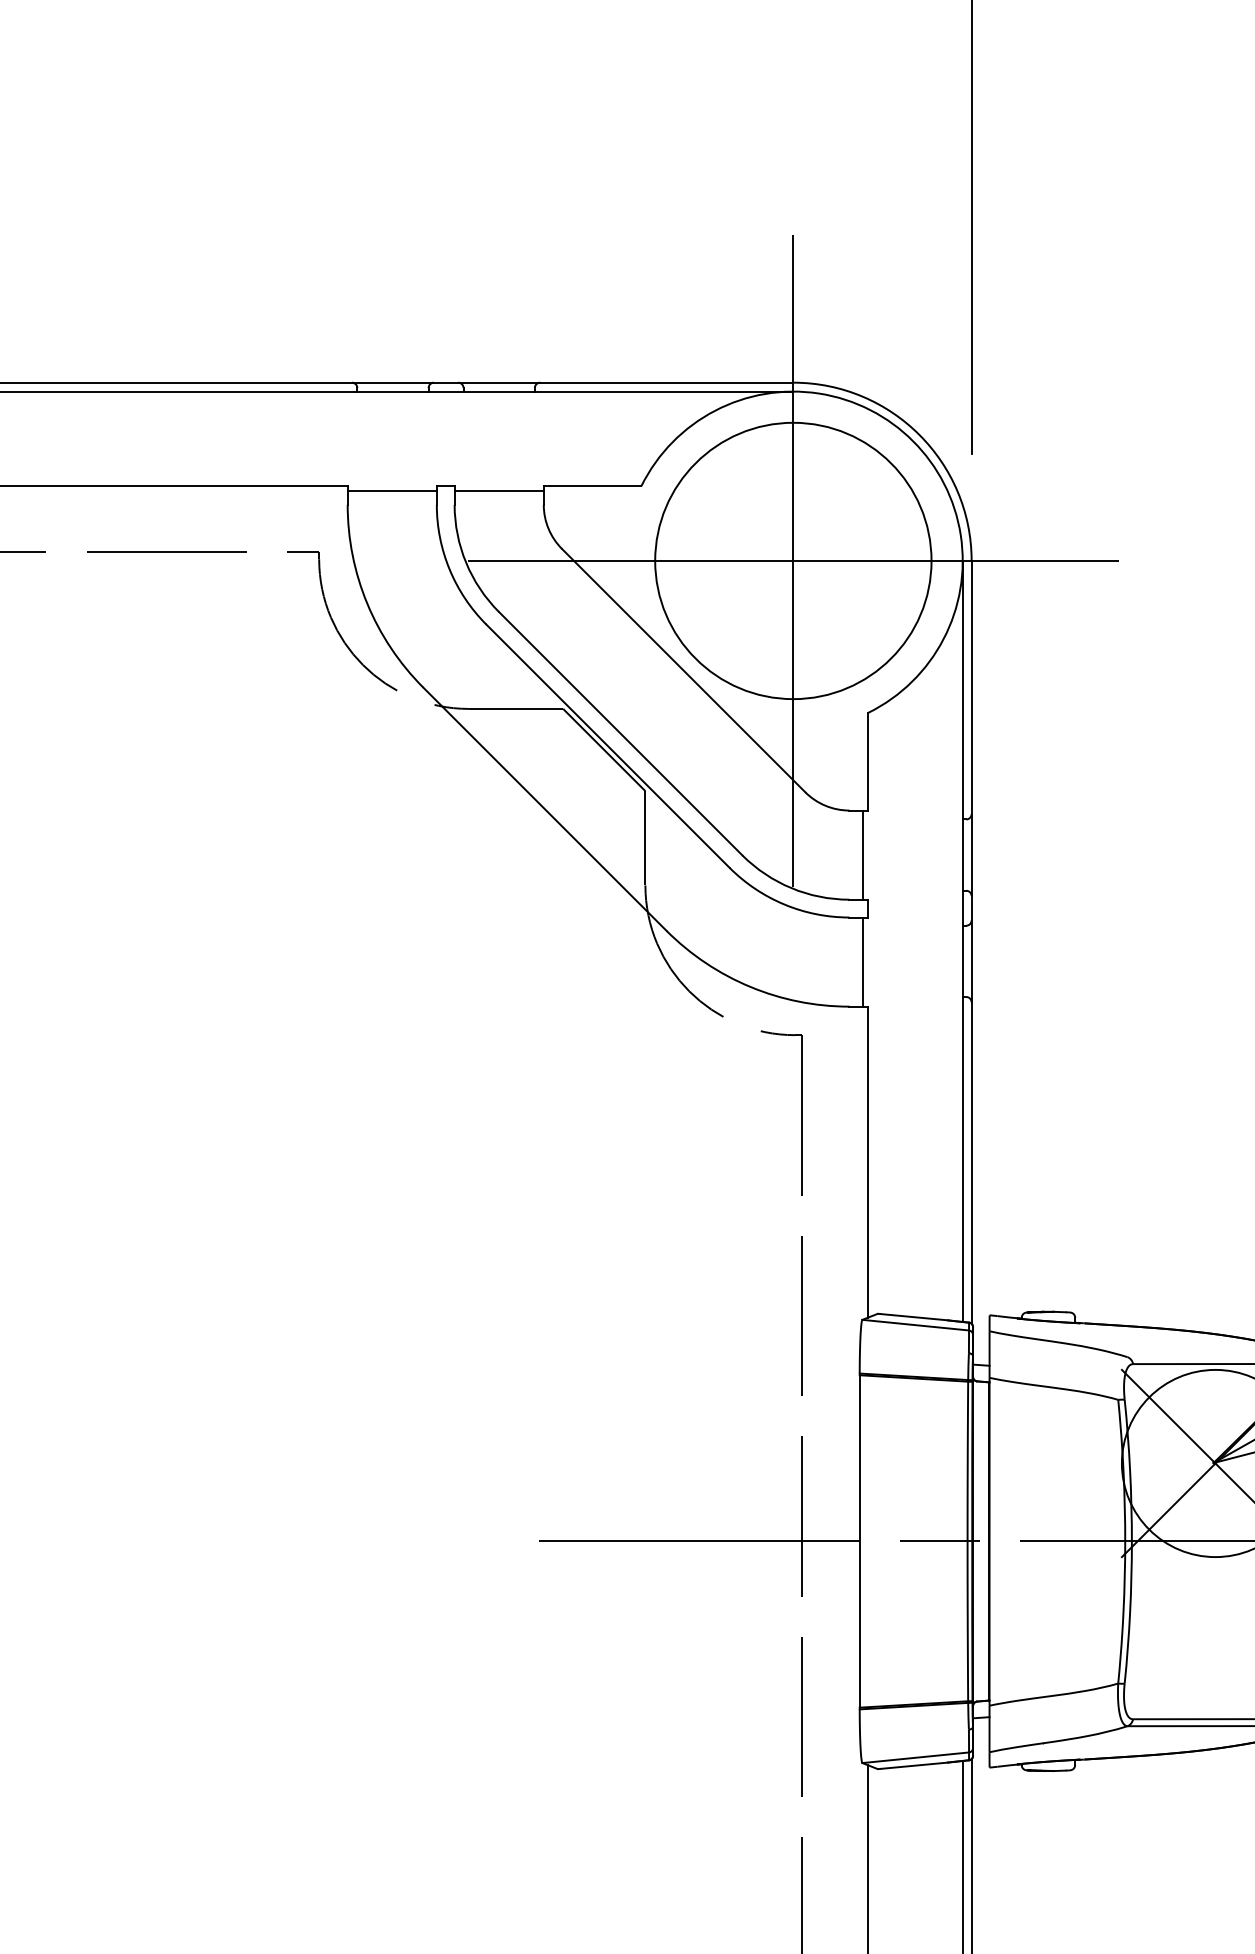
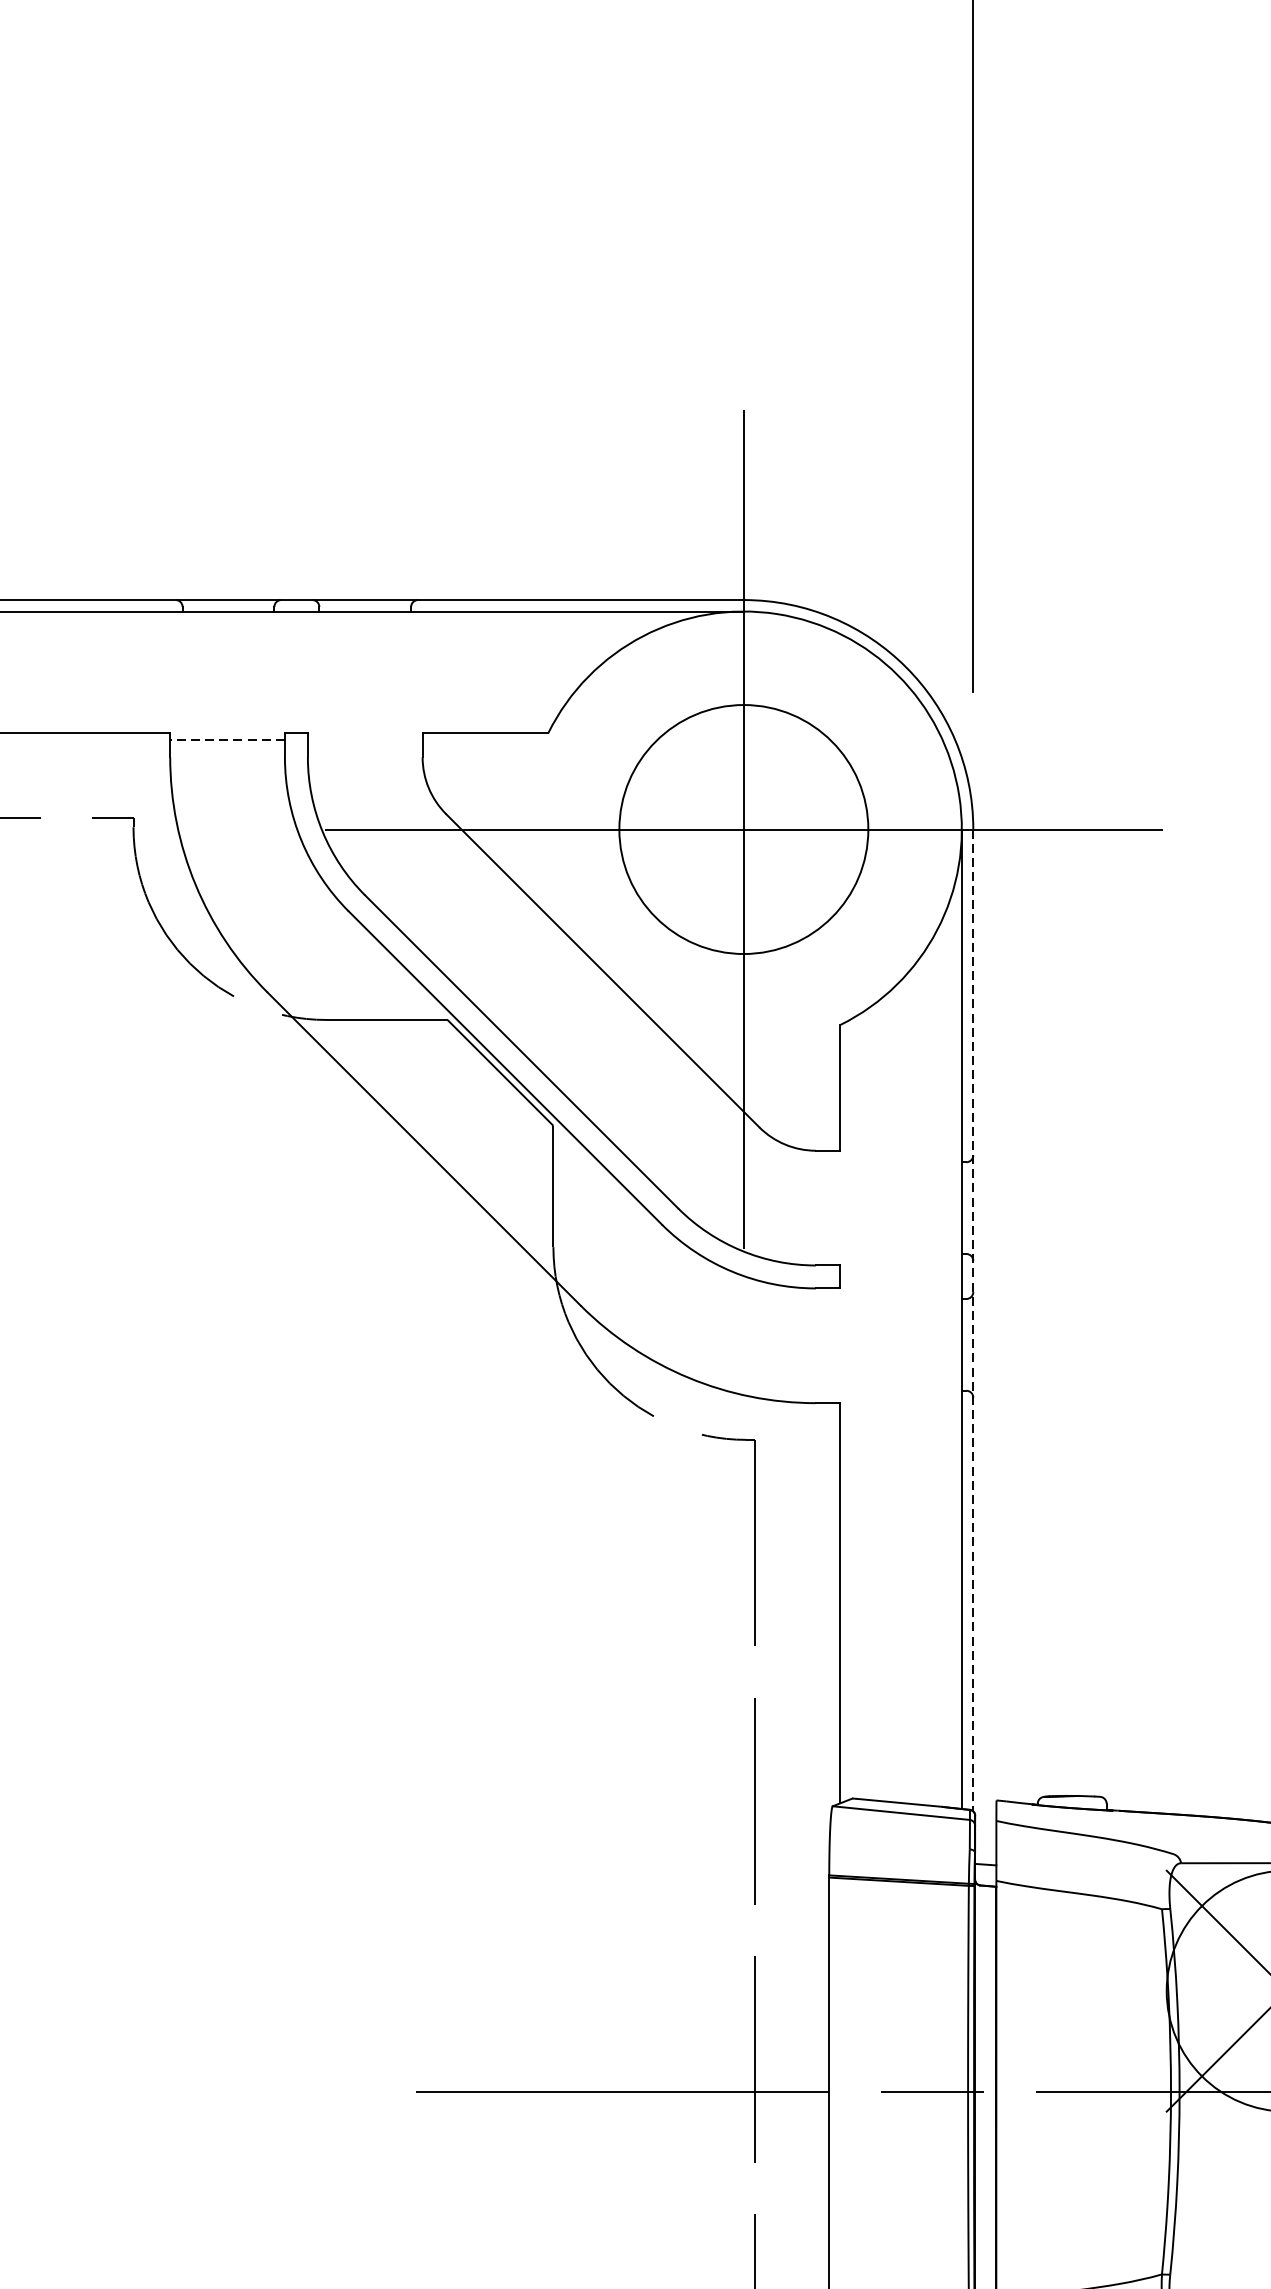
line: (392, 491) -> (227, 740), solid -> dashed
line: (498, 491) -> (364, 740), removed
circle: (793, 560) -> (744, 828), size x0.7
line: (862, 854) -> (832, 1207), removed
line: (971, 942) -> (973, 1320), solid -> dashed
line: (862, 961) -> (832, 1345), removed

